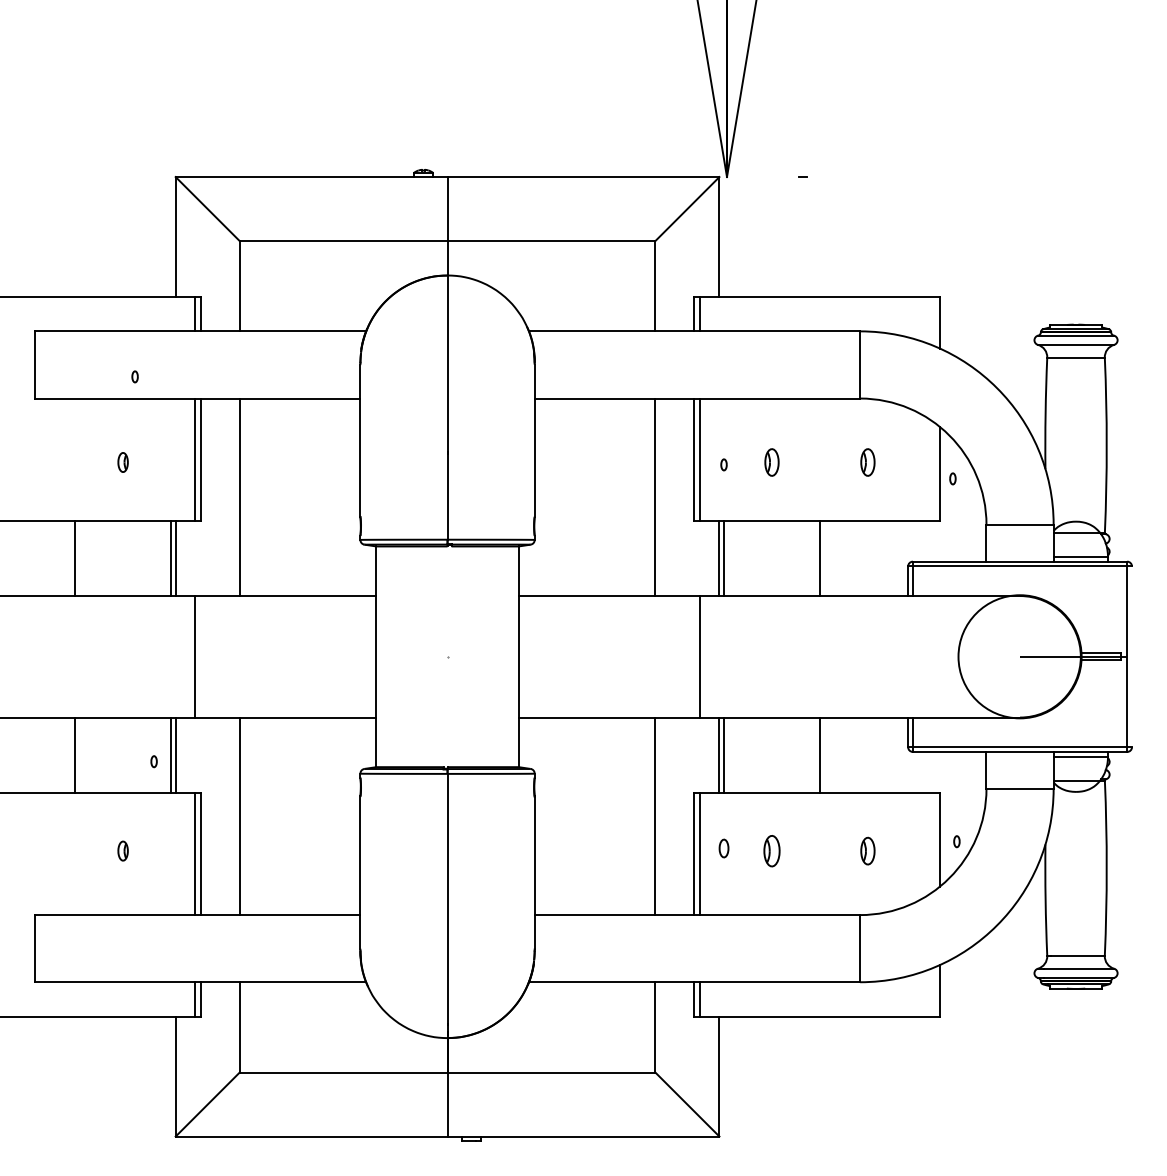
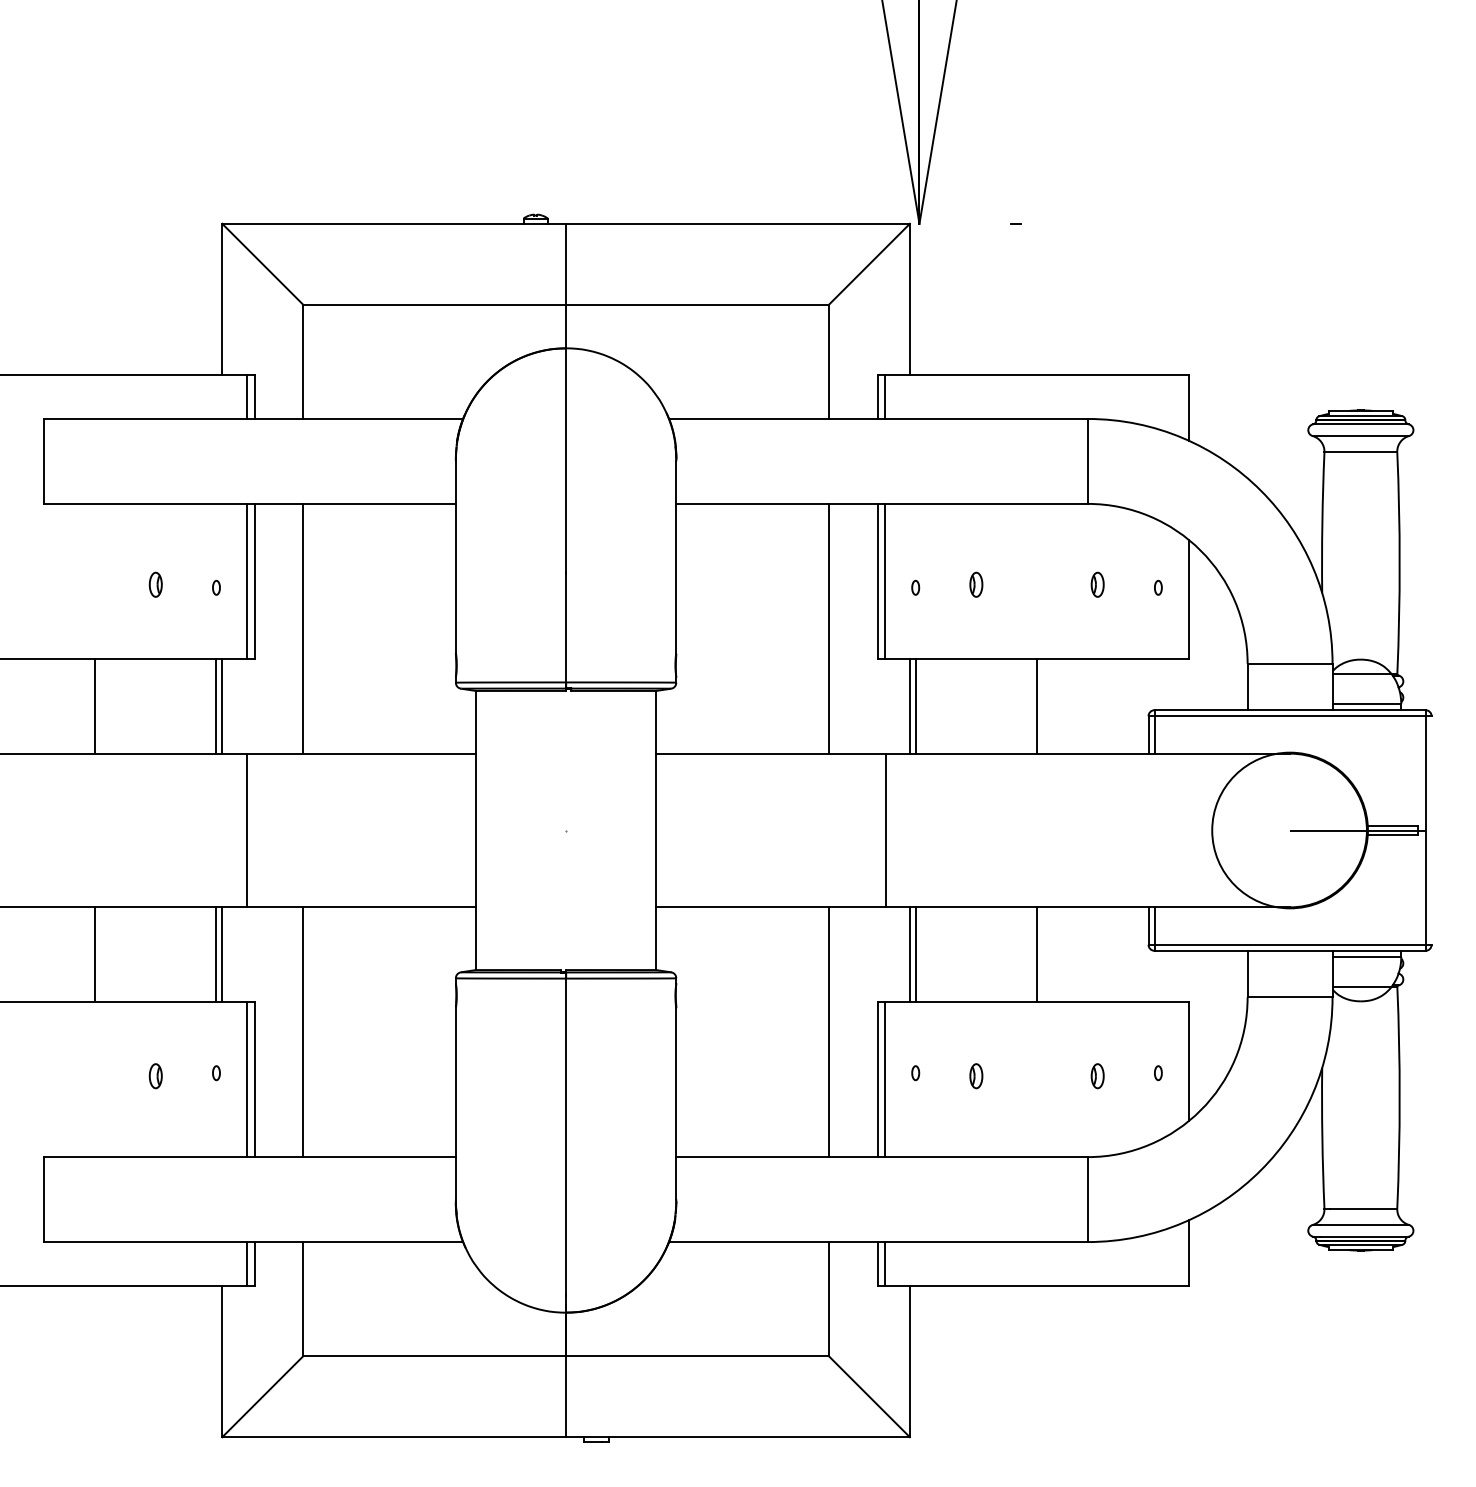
part: (134, 376) -> (215, 587), moved
part: (771, 462) -> (975, 584), size x0.71
part: (867, 462) -> (1097, 584), size x0.71
part: (952, 478) -> (1157, 587), moved
part: (153, 761) -> (215, 1072), moved
part: (956, 841) -> (1157, 1072), moved
part: (723, 848) -> (915, 1072), size x0.62
part: (771, 850) -> (975, 1075), size x0.62
part: (867, 850) -> (1097, 1075), size x0.71

